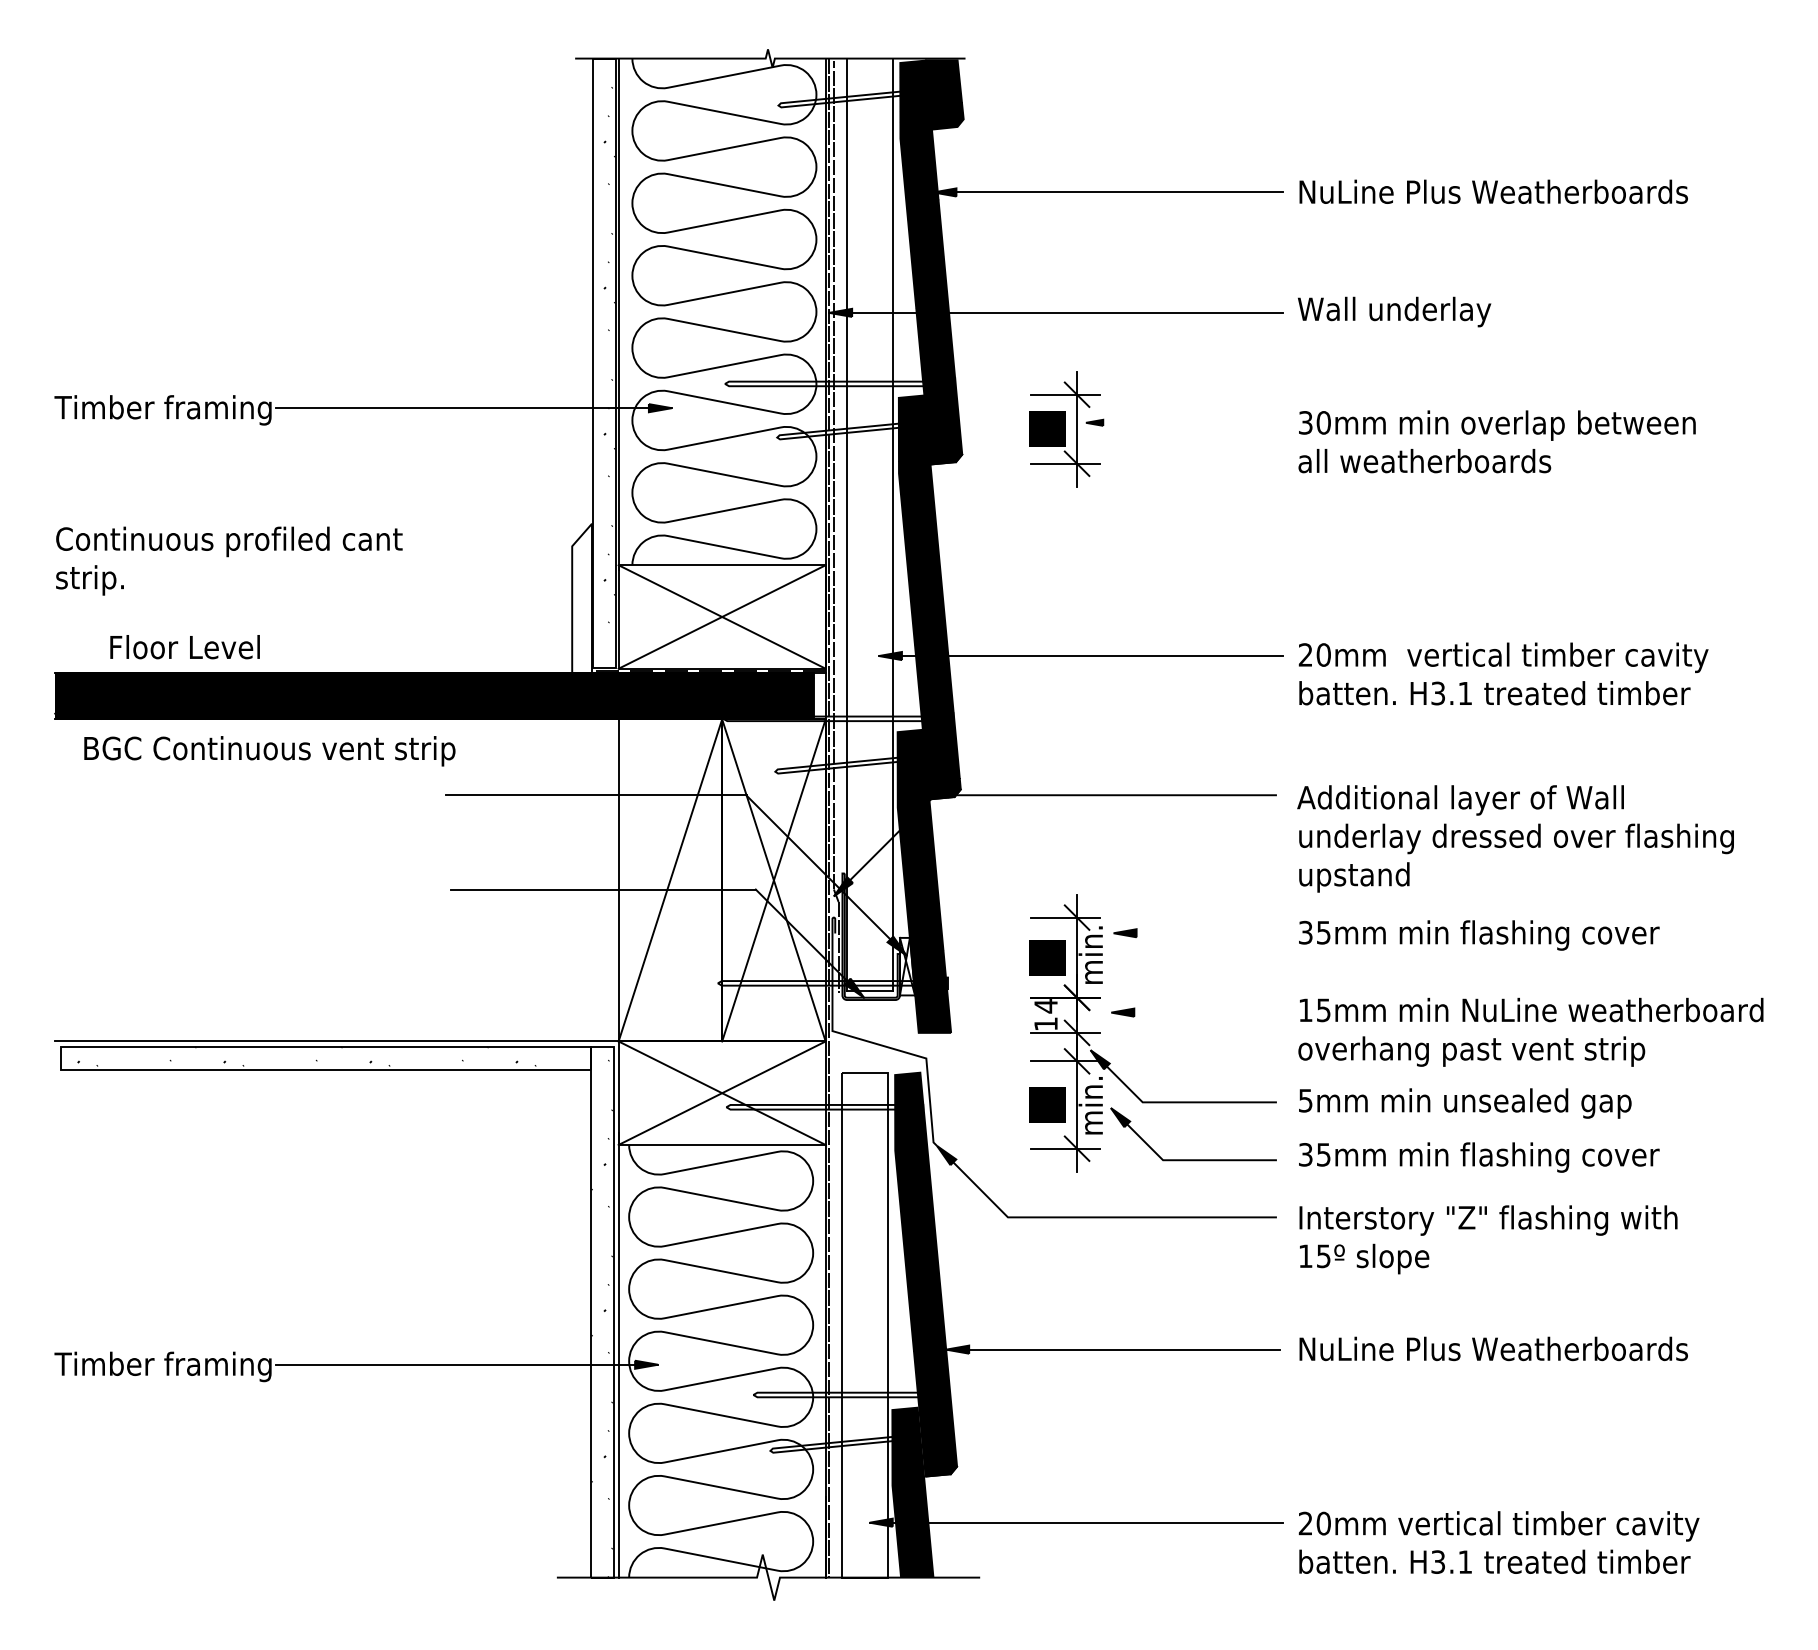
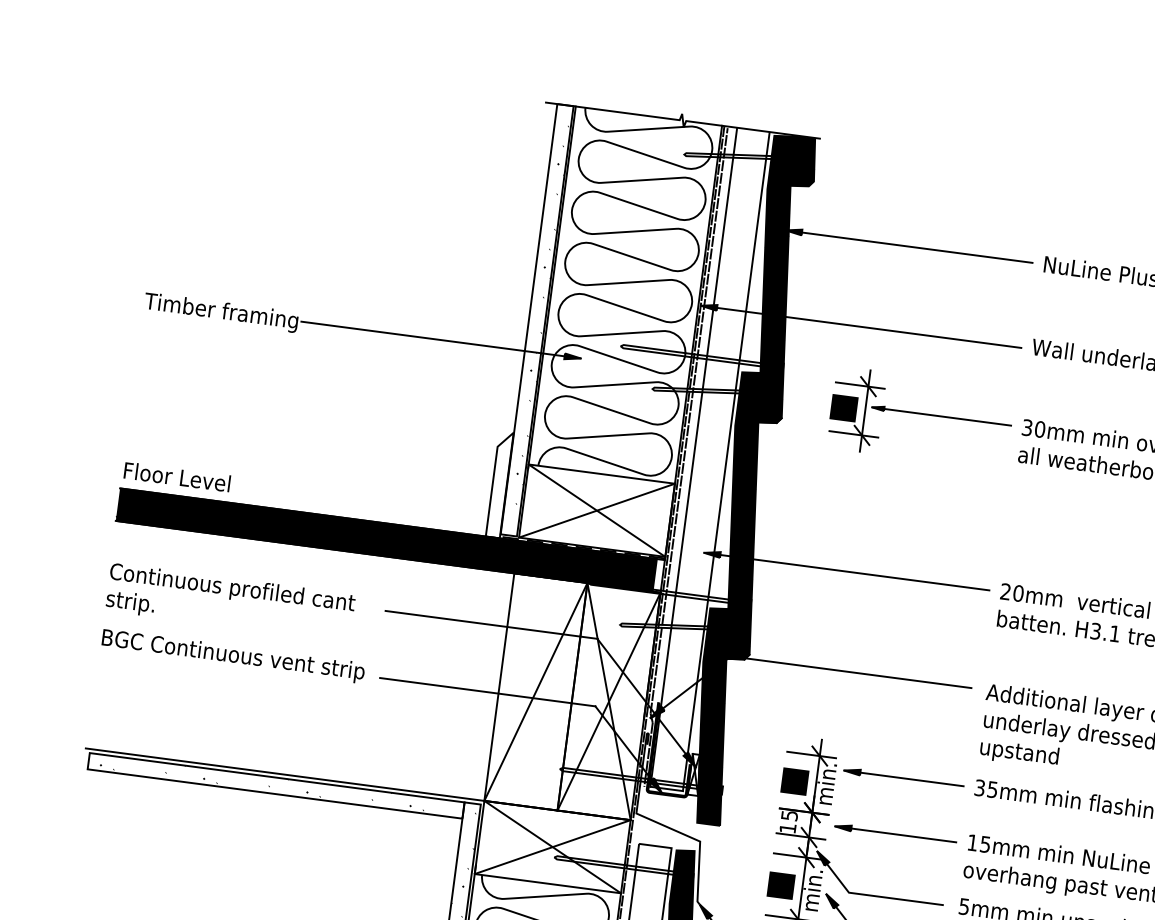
line: (1183, 422) -> (941, 416), added
text: (229, 560) -> (230, 602), moved
text: (184, 647) -> (176, 477), moved
text: (269, 751) -> (233, 656), moved
line: (1197, 933) -> (903, 778), added
text: (1045, 1006) -> (789, 815), 14 -> 15
line: (1196, 1012) -> (895, 834), added

